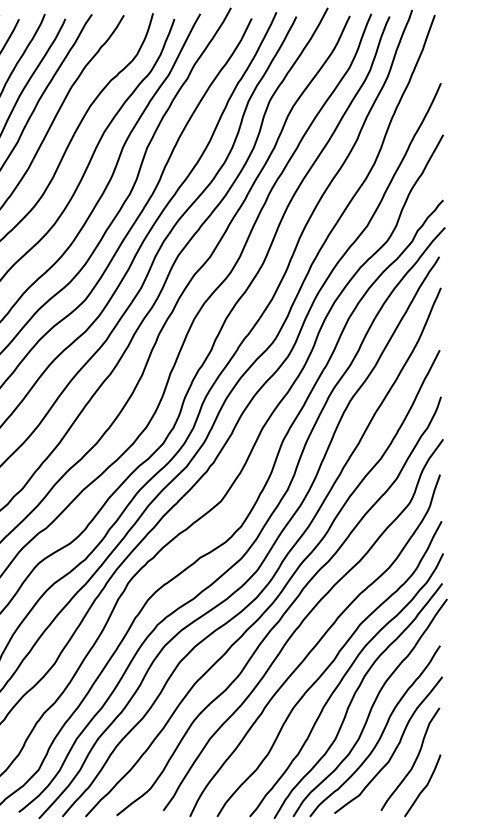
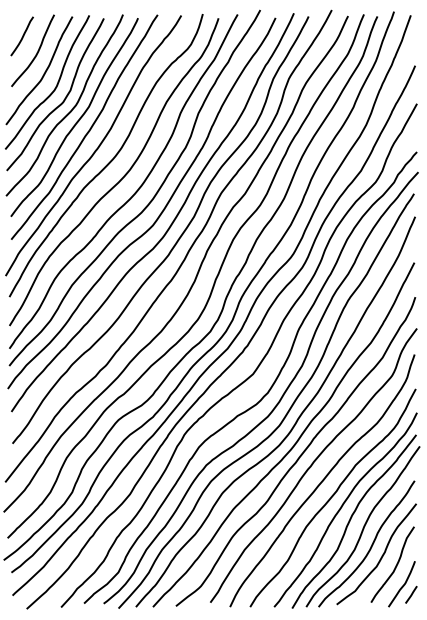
line: (435, 799) -> (411, 594), added

